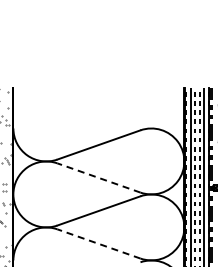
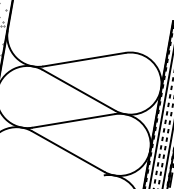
line: (98, 177) -> (78, 89), dashed -> solid
line: (98, 243) -> (67, 151), dashed -> solid

